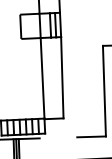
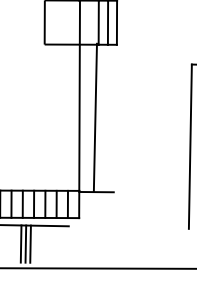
line: (62, 77) -> (95, 117), moved
line: (91, 136) -> (162, 227), removed

